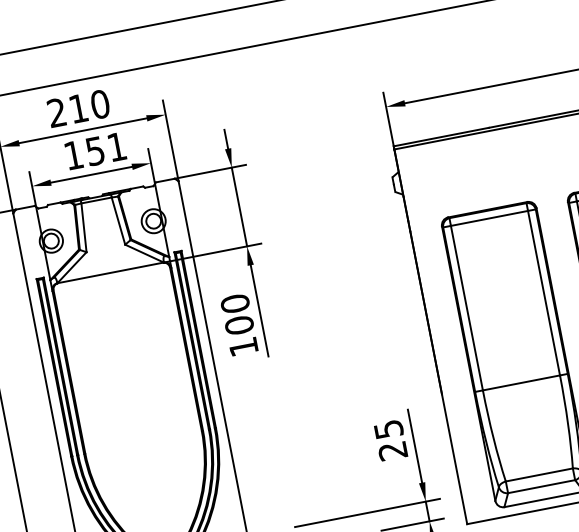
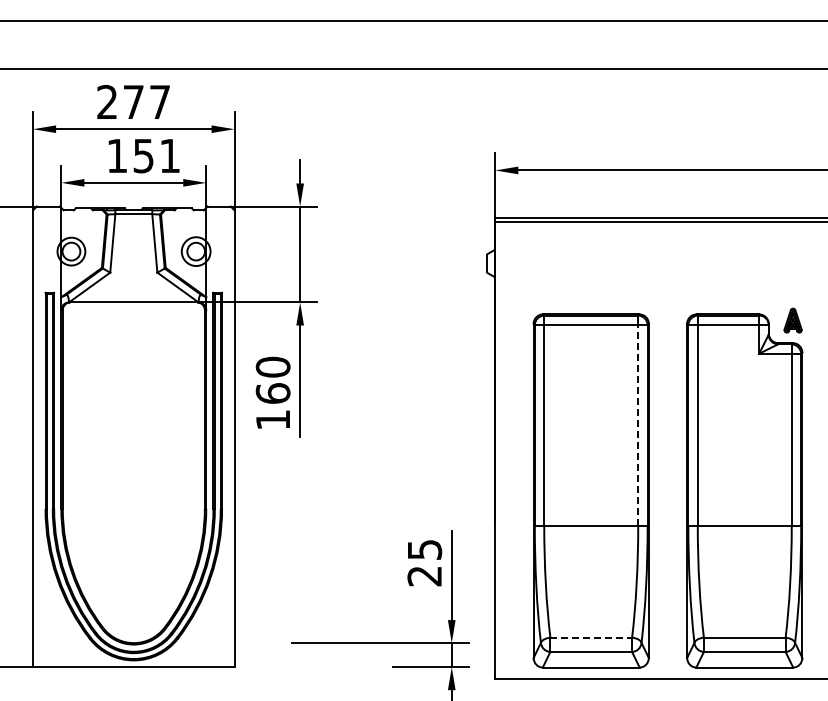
text: (89, 105) -> (147, 101), 210 -> 277
line: (544, 292) -> (638, 424), solid -> dashed
text: (238, 325) -> (272, 393), 100 -> 160
line: (539, 474) -> (591, 637), solid -> dashed

